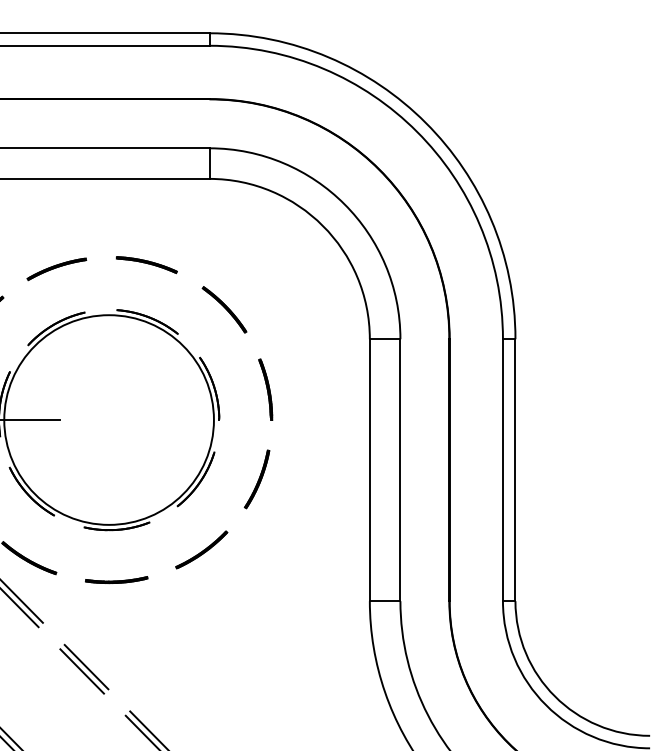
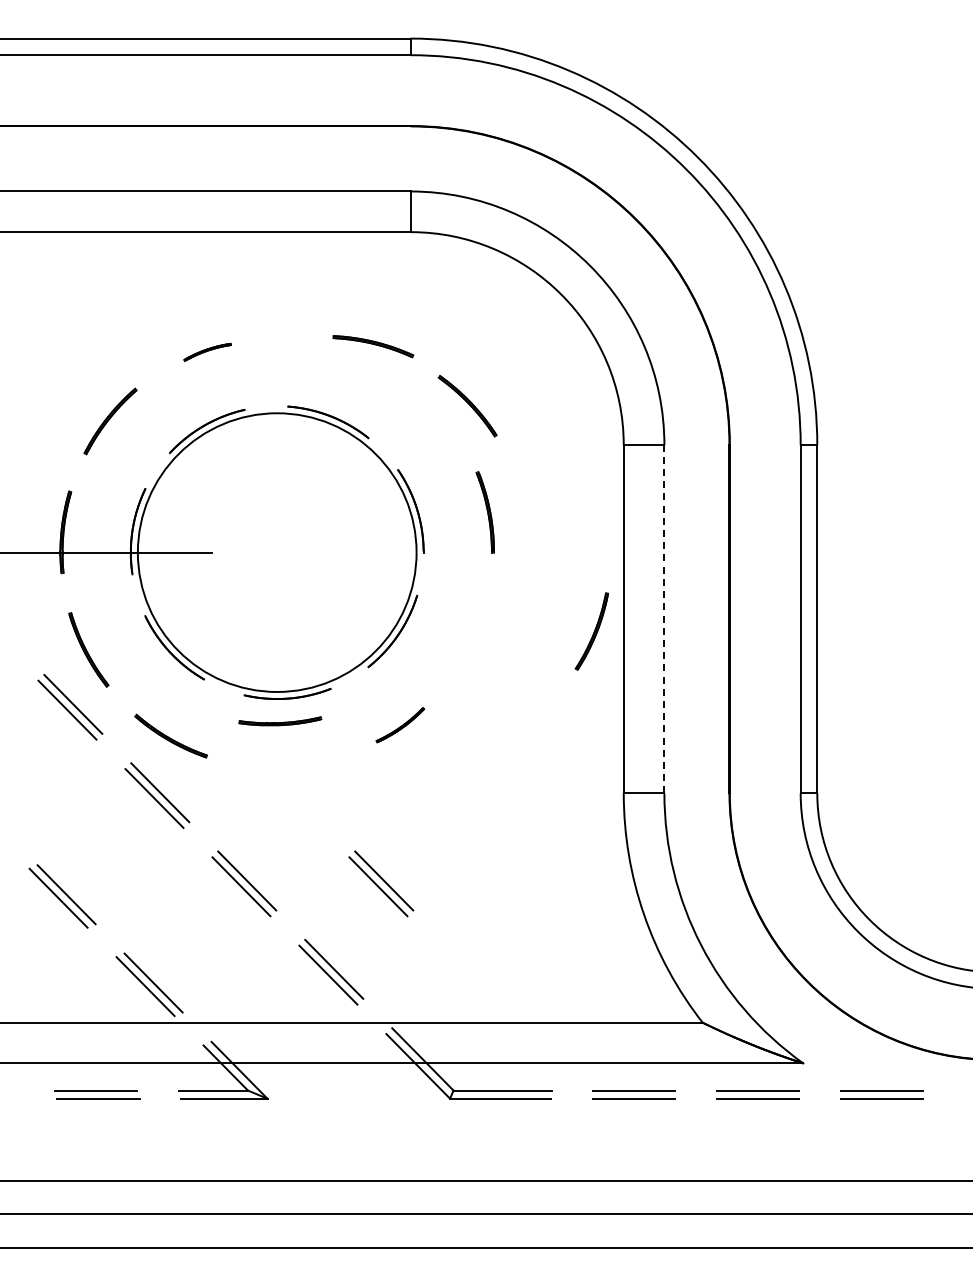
part: (146, 264) -> (373, 346), moved
part: (56, 269) -> (207, 352), size x0.6
part: (224, 310) -> (467, 406), moved
line: (400, 469) -> (664, 618), solid -> dashed
part: (256, 479) -> (591, 631), moved
part: (201, 549) -> (400, 724), size x0.7
part: (116, 580) -> (280, 721), moved
part: (187, 668) -> (381, 883), added

